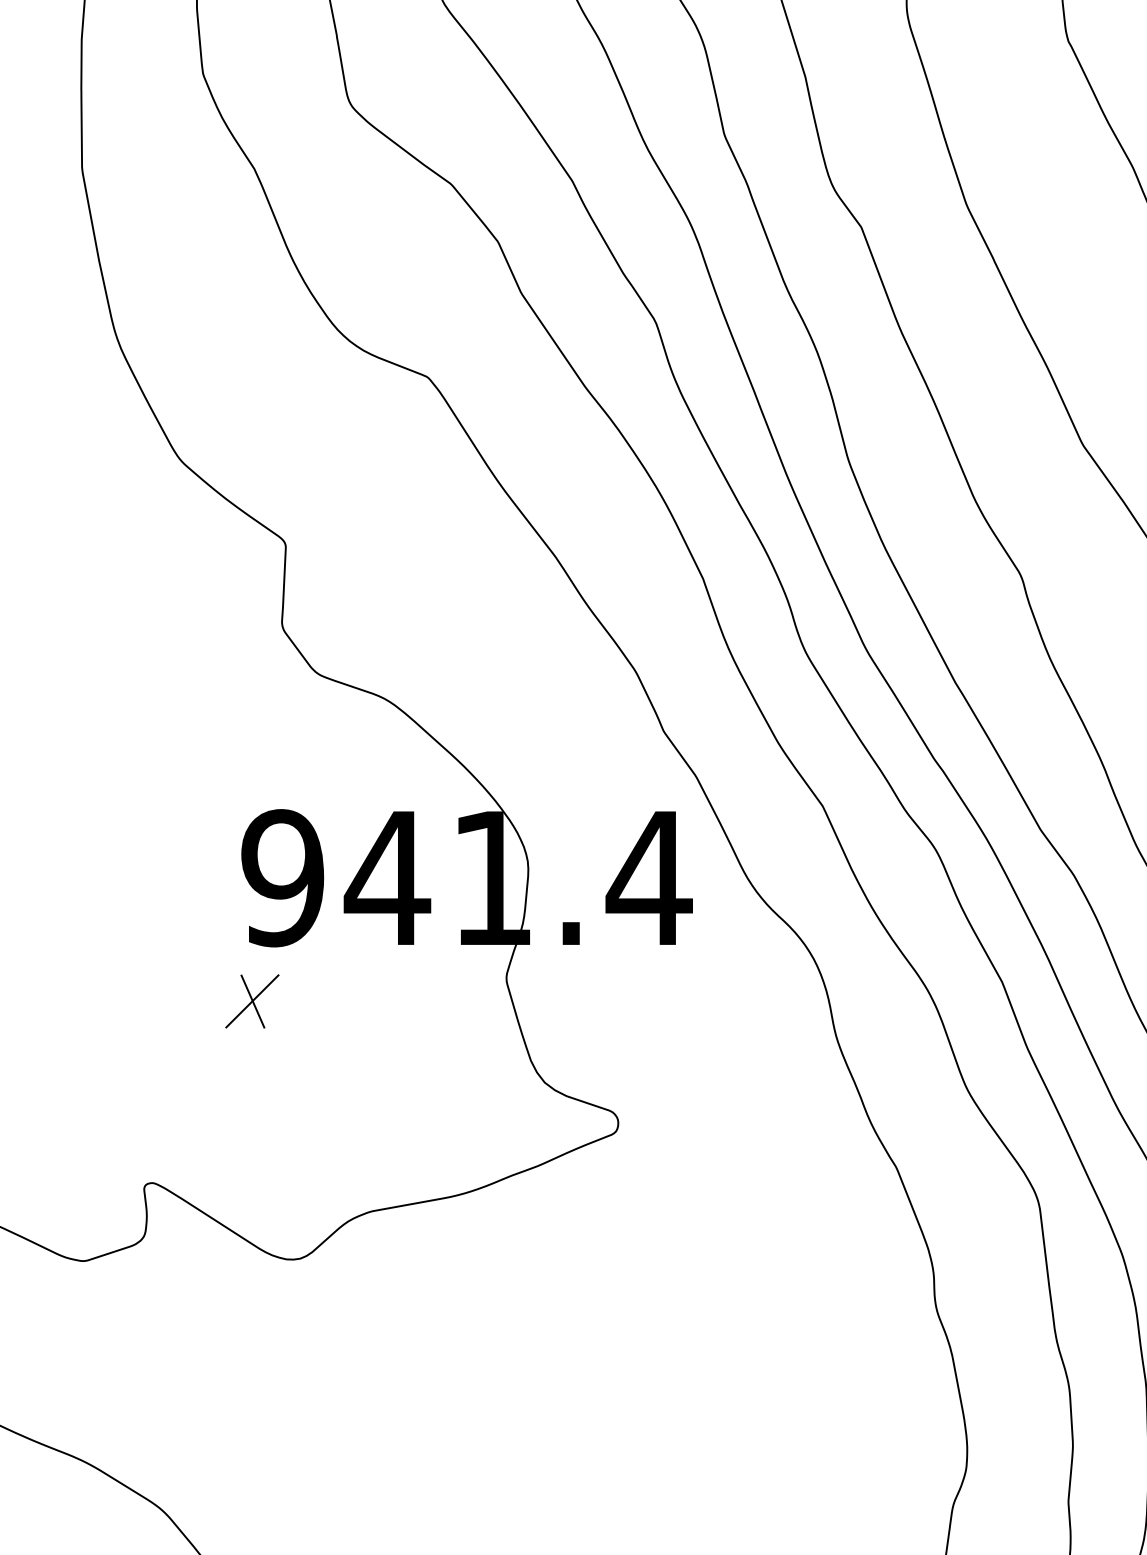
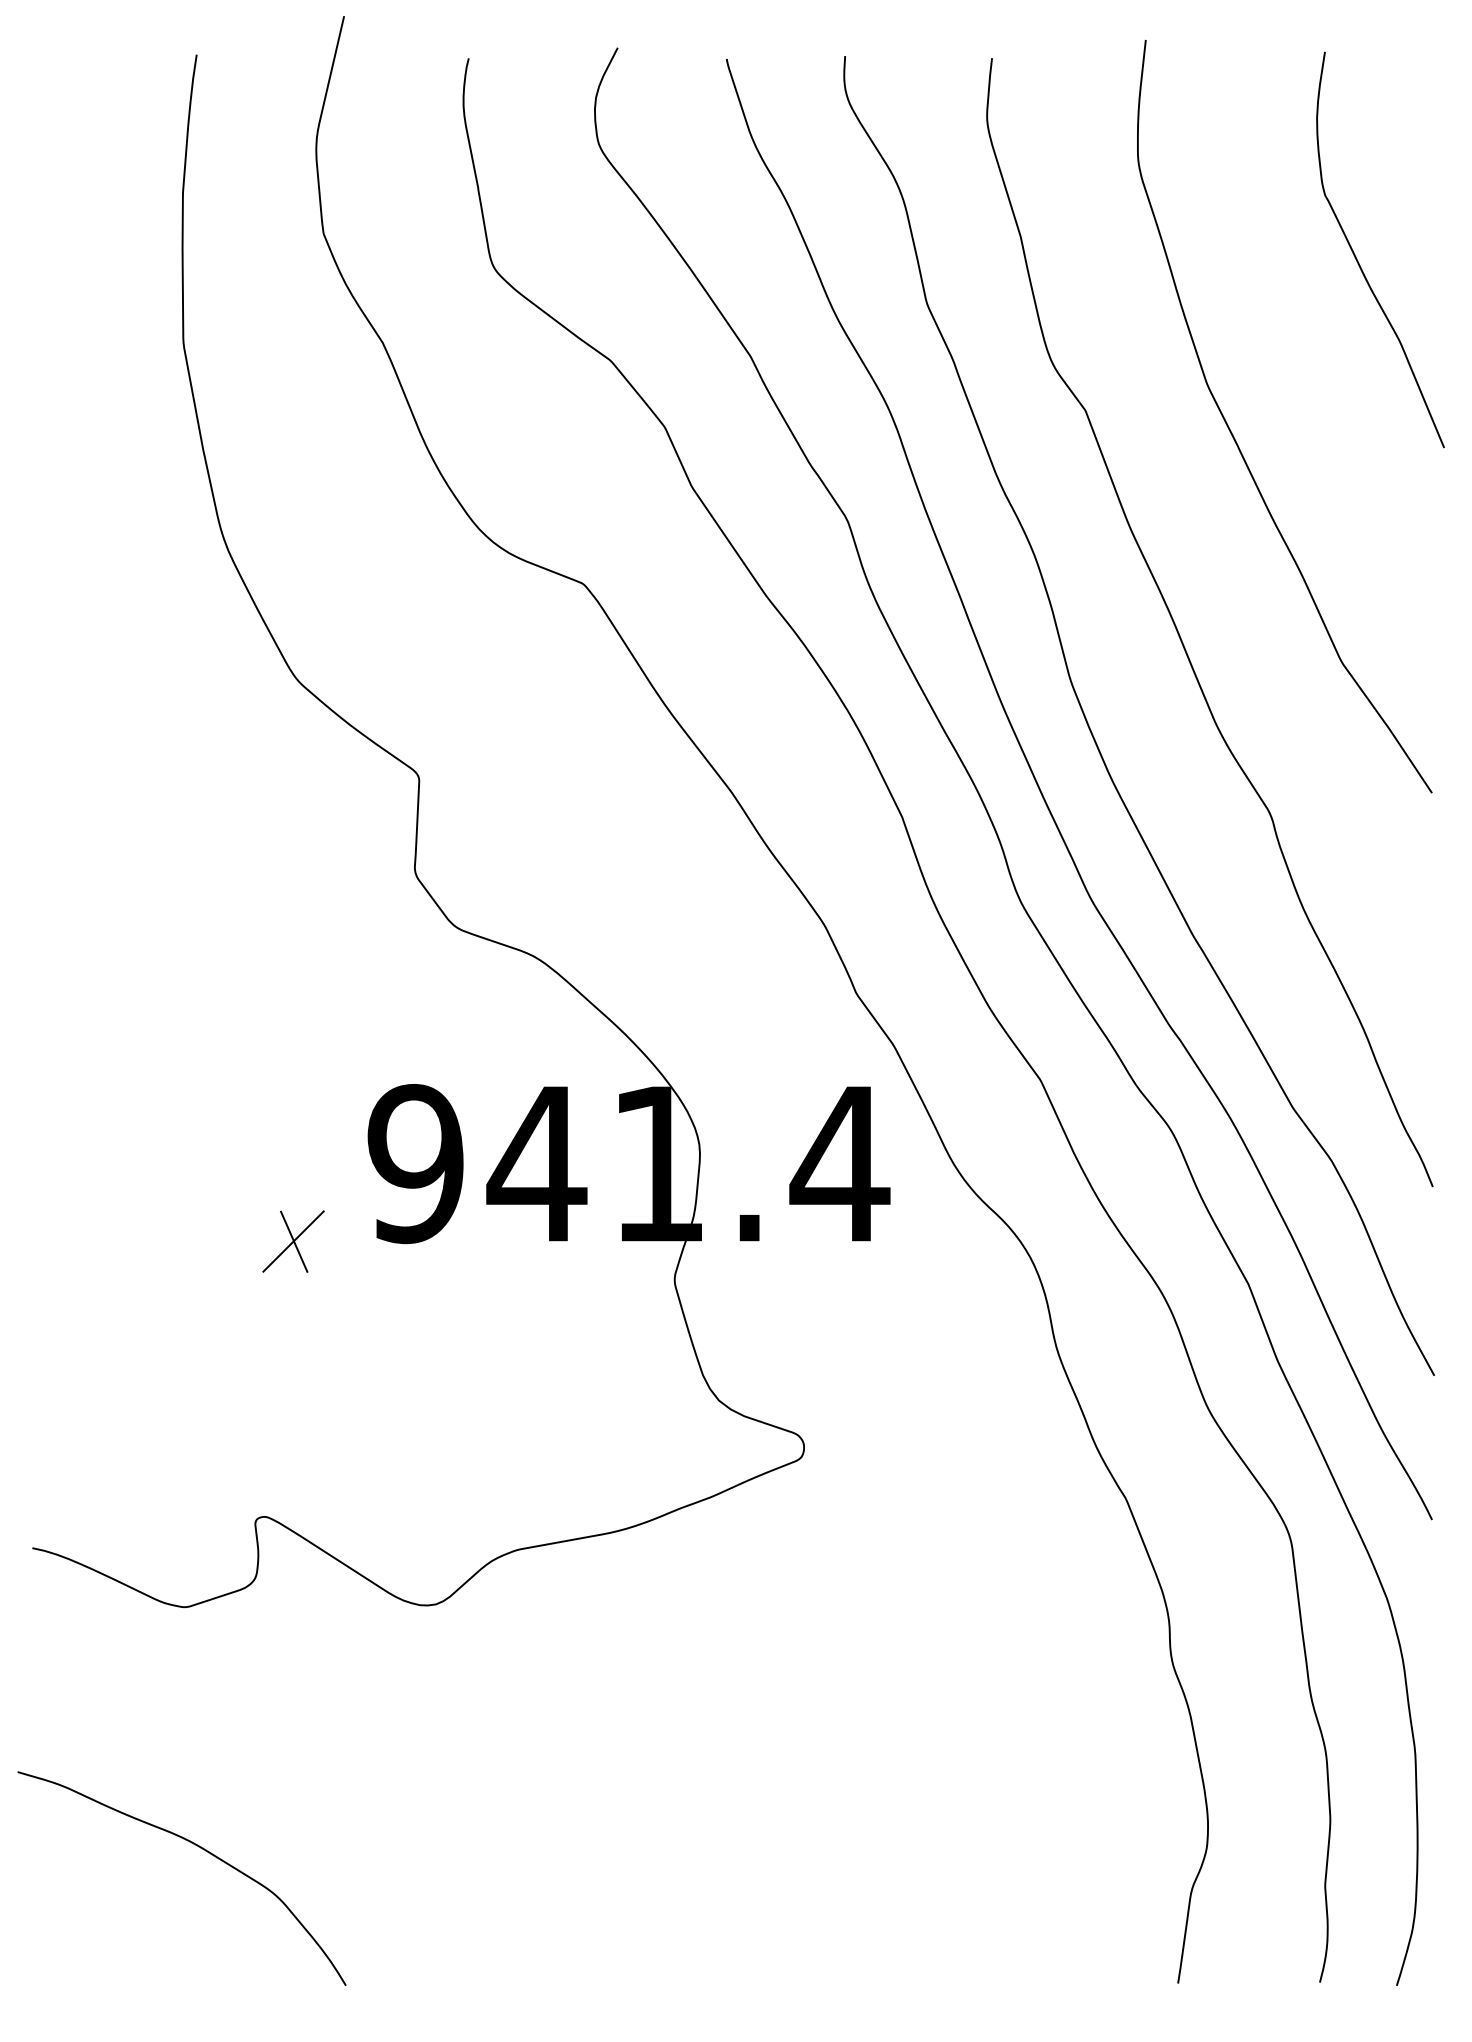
part: (252, 1001) -> (293, 1241), moved

